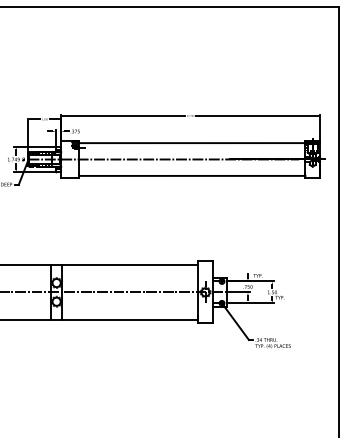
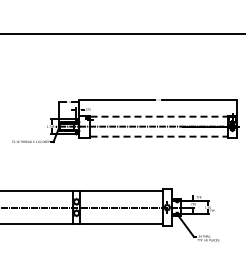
line: (192, 142) -> (159, 116), solid -> dashed
line: (192, 175) -> (159, 136), solid -> dashed

